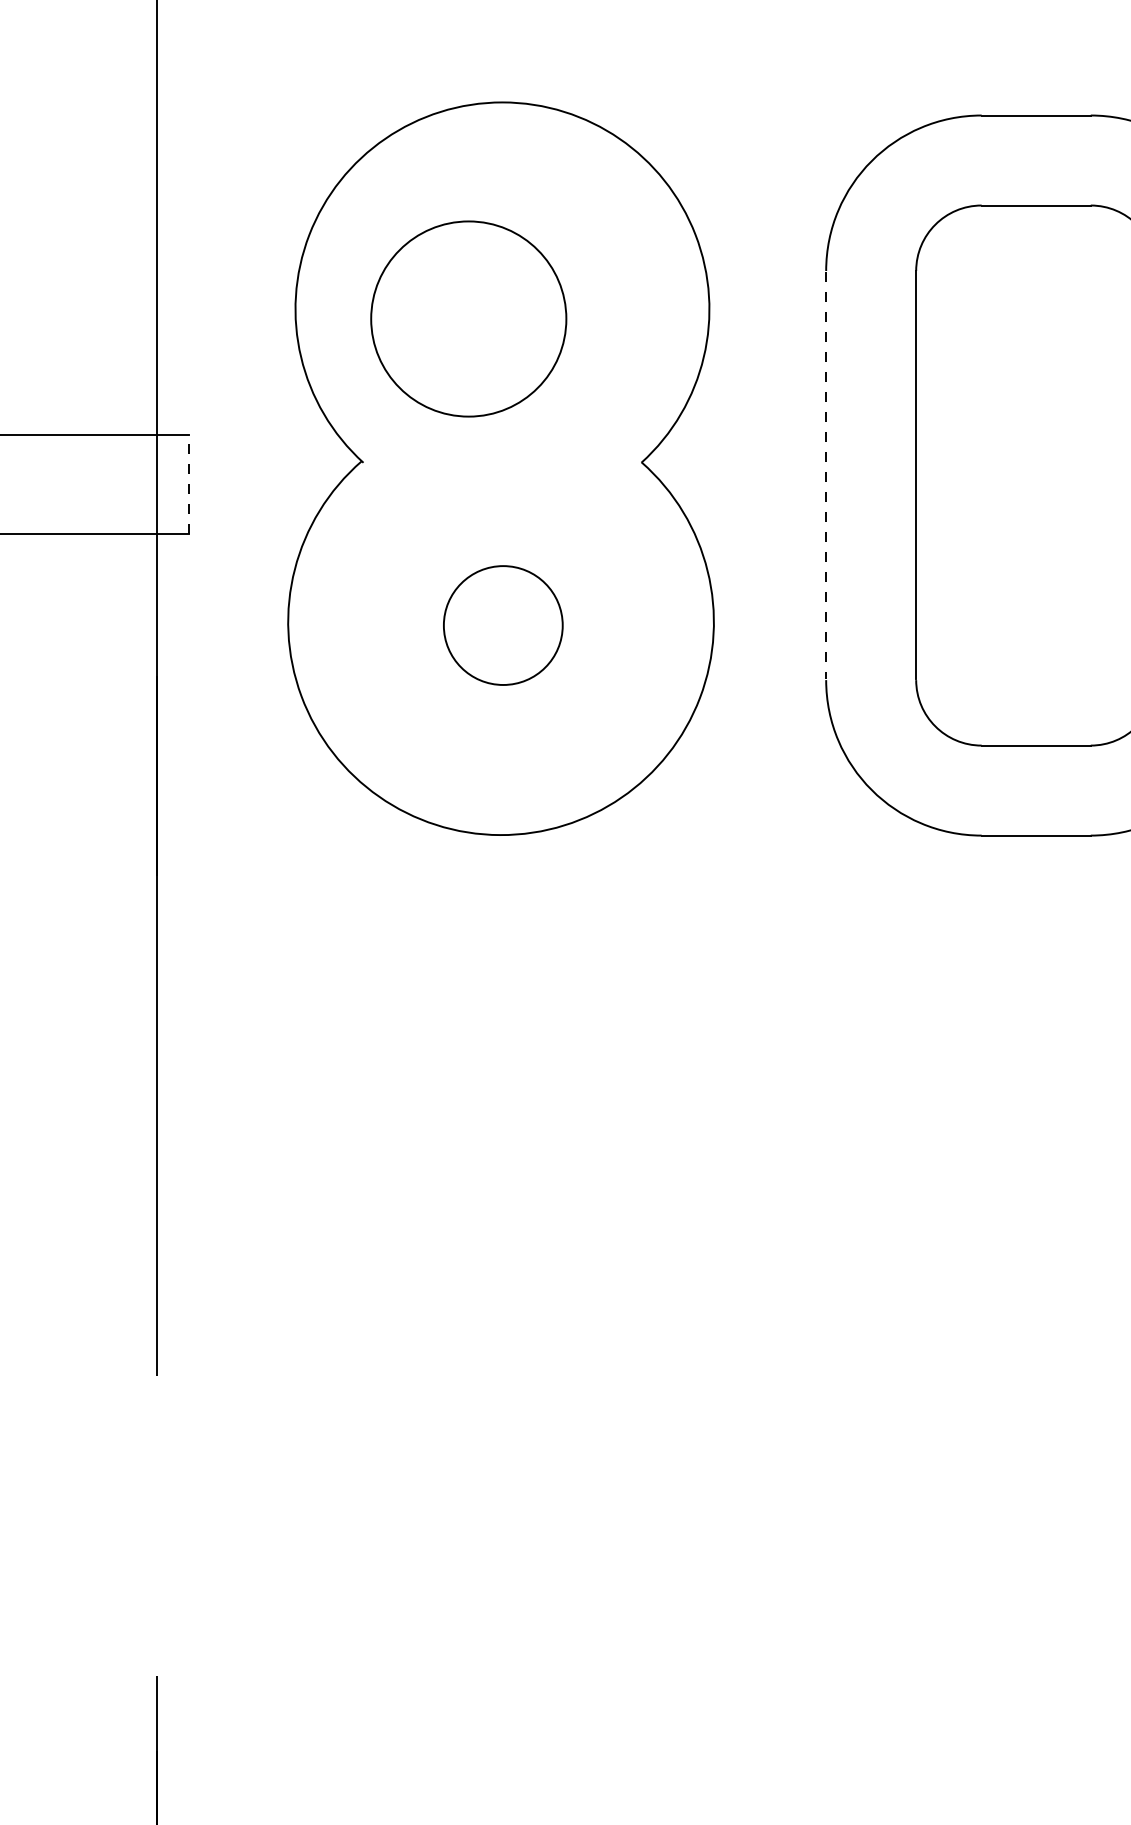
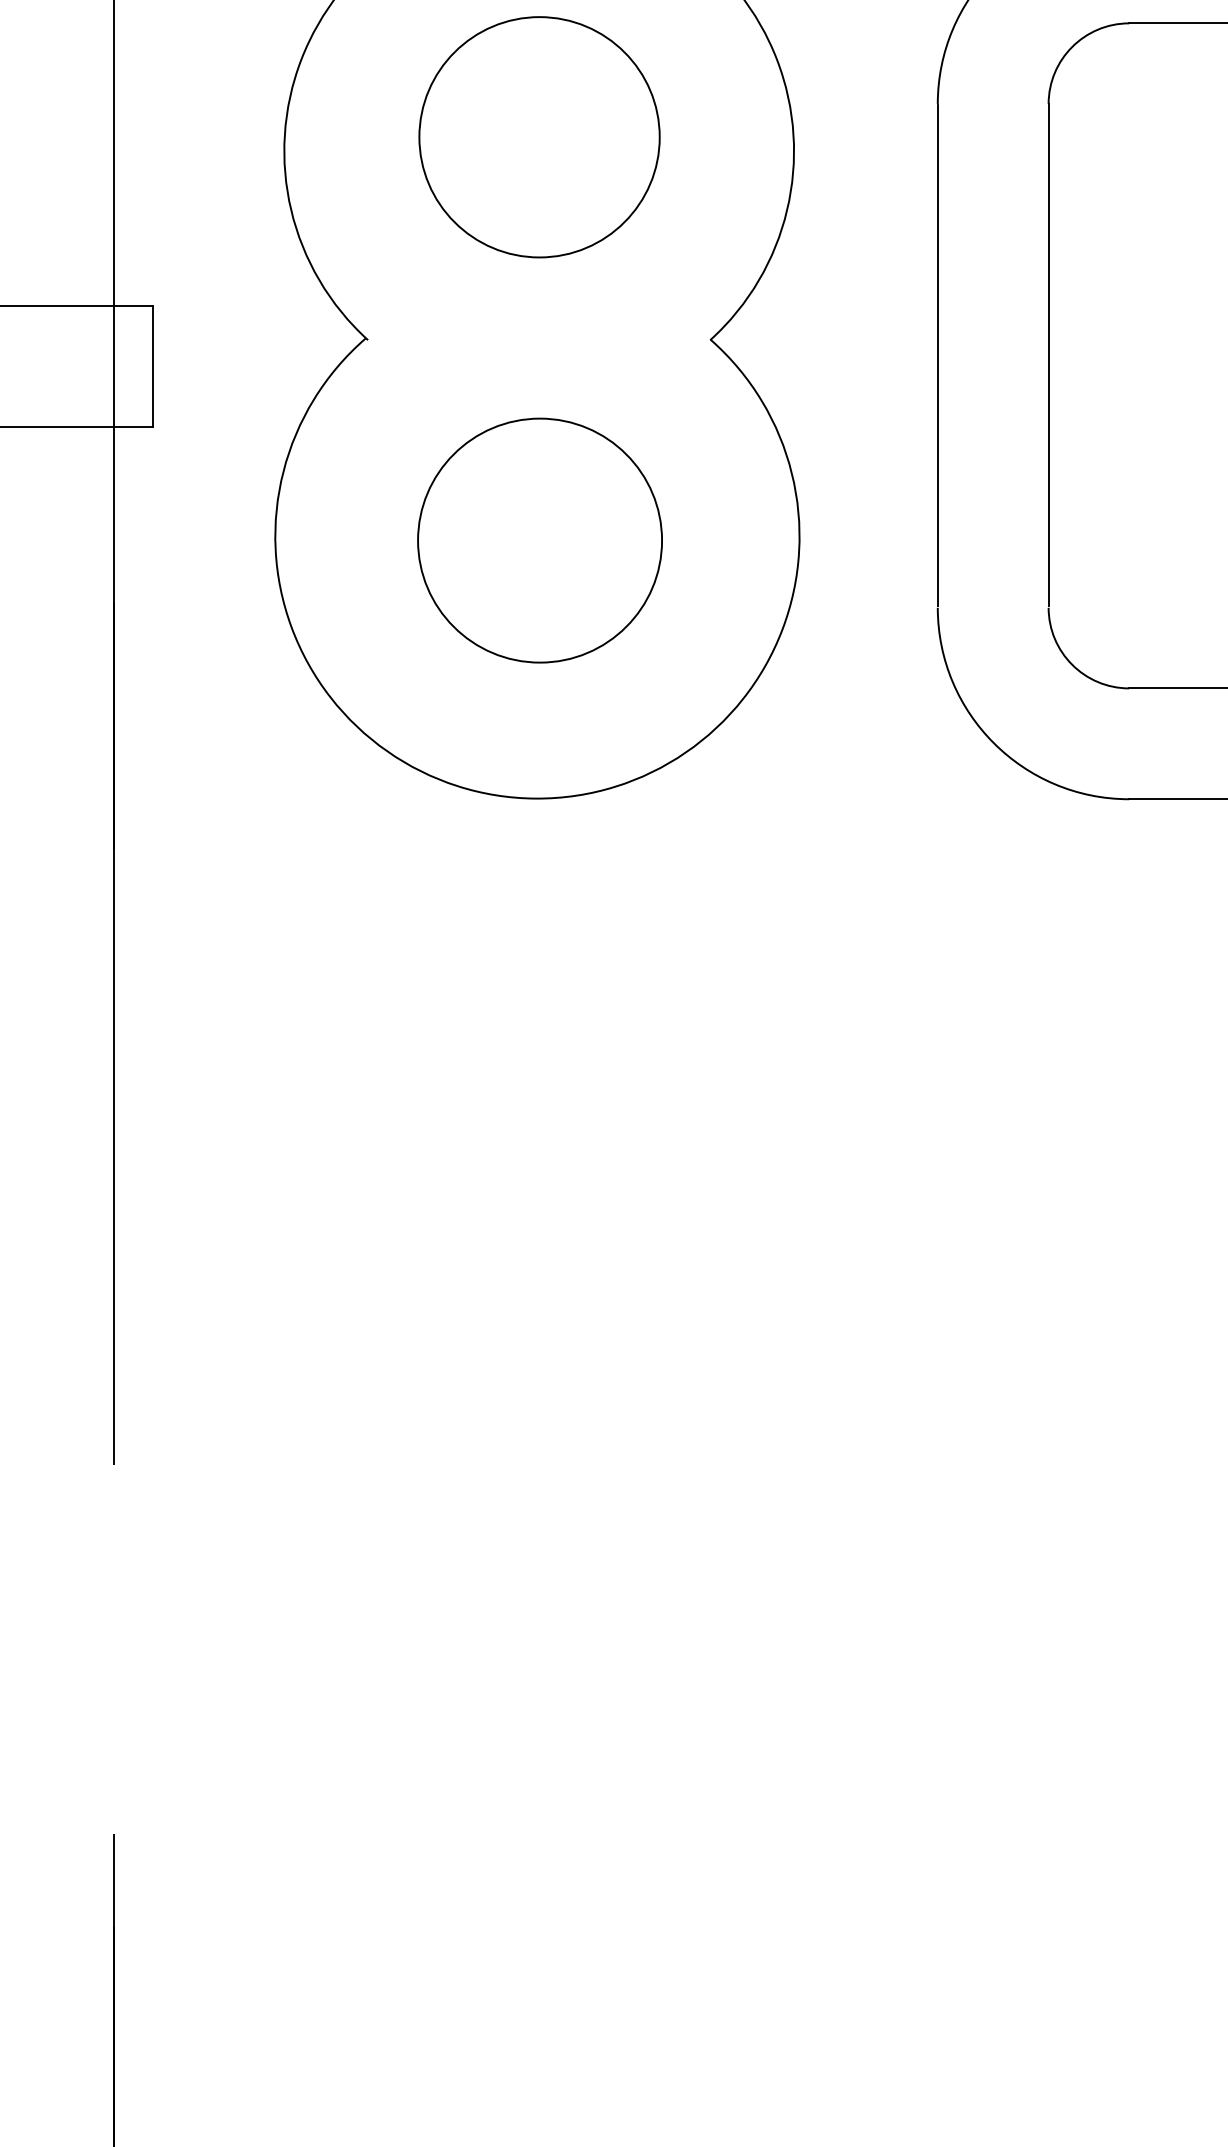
circle: (468, 318) -> (539, 136), moved
line: (826, 475) -> (938, 355), dashed -> solid
line: (188, 483) -> (152, 365), dashed -> solid
circle: (503, 625) -> (540, 540), size x1.67

